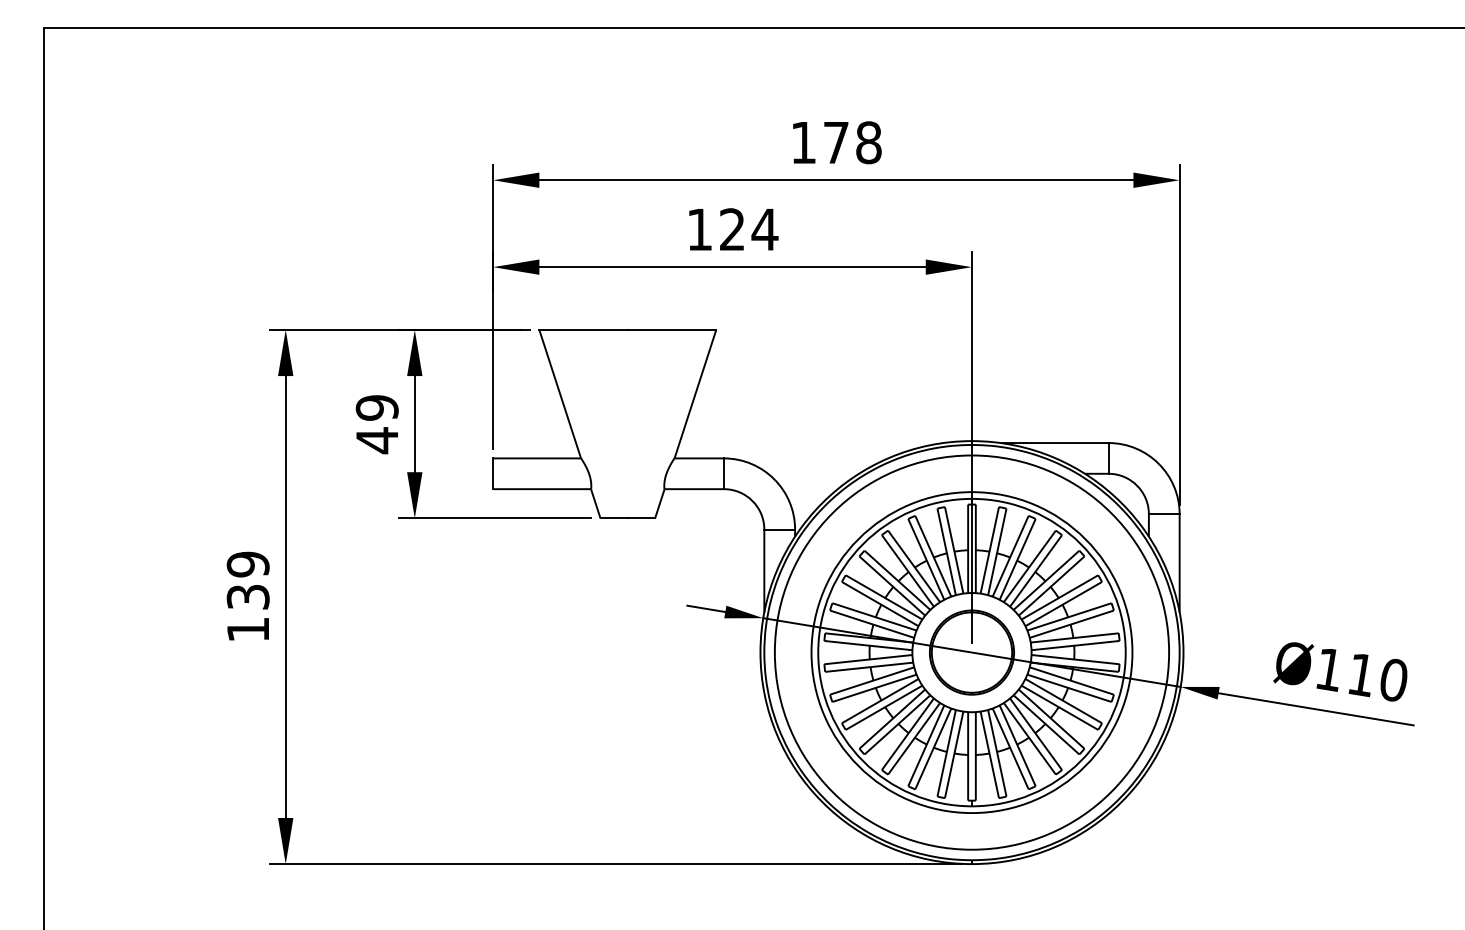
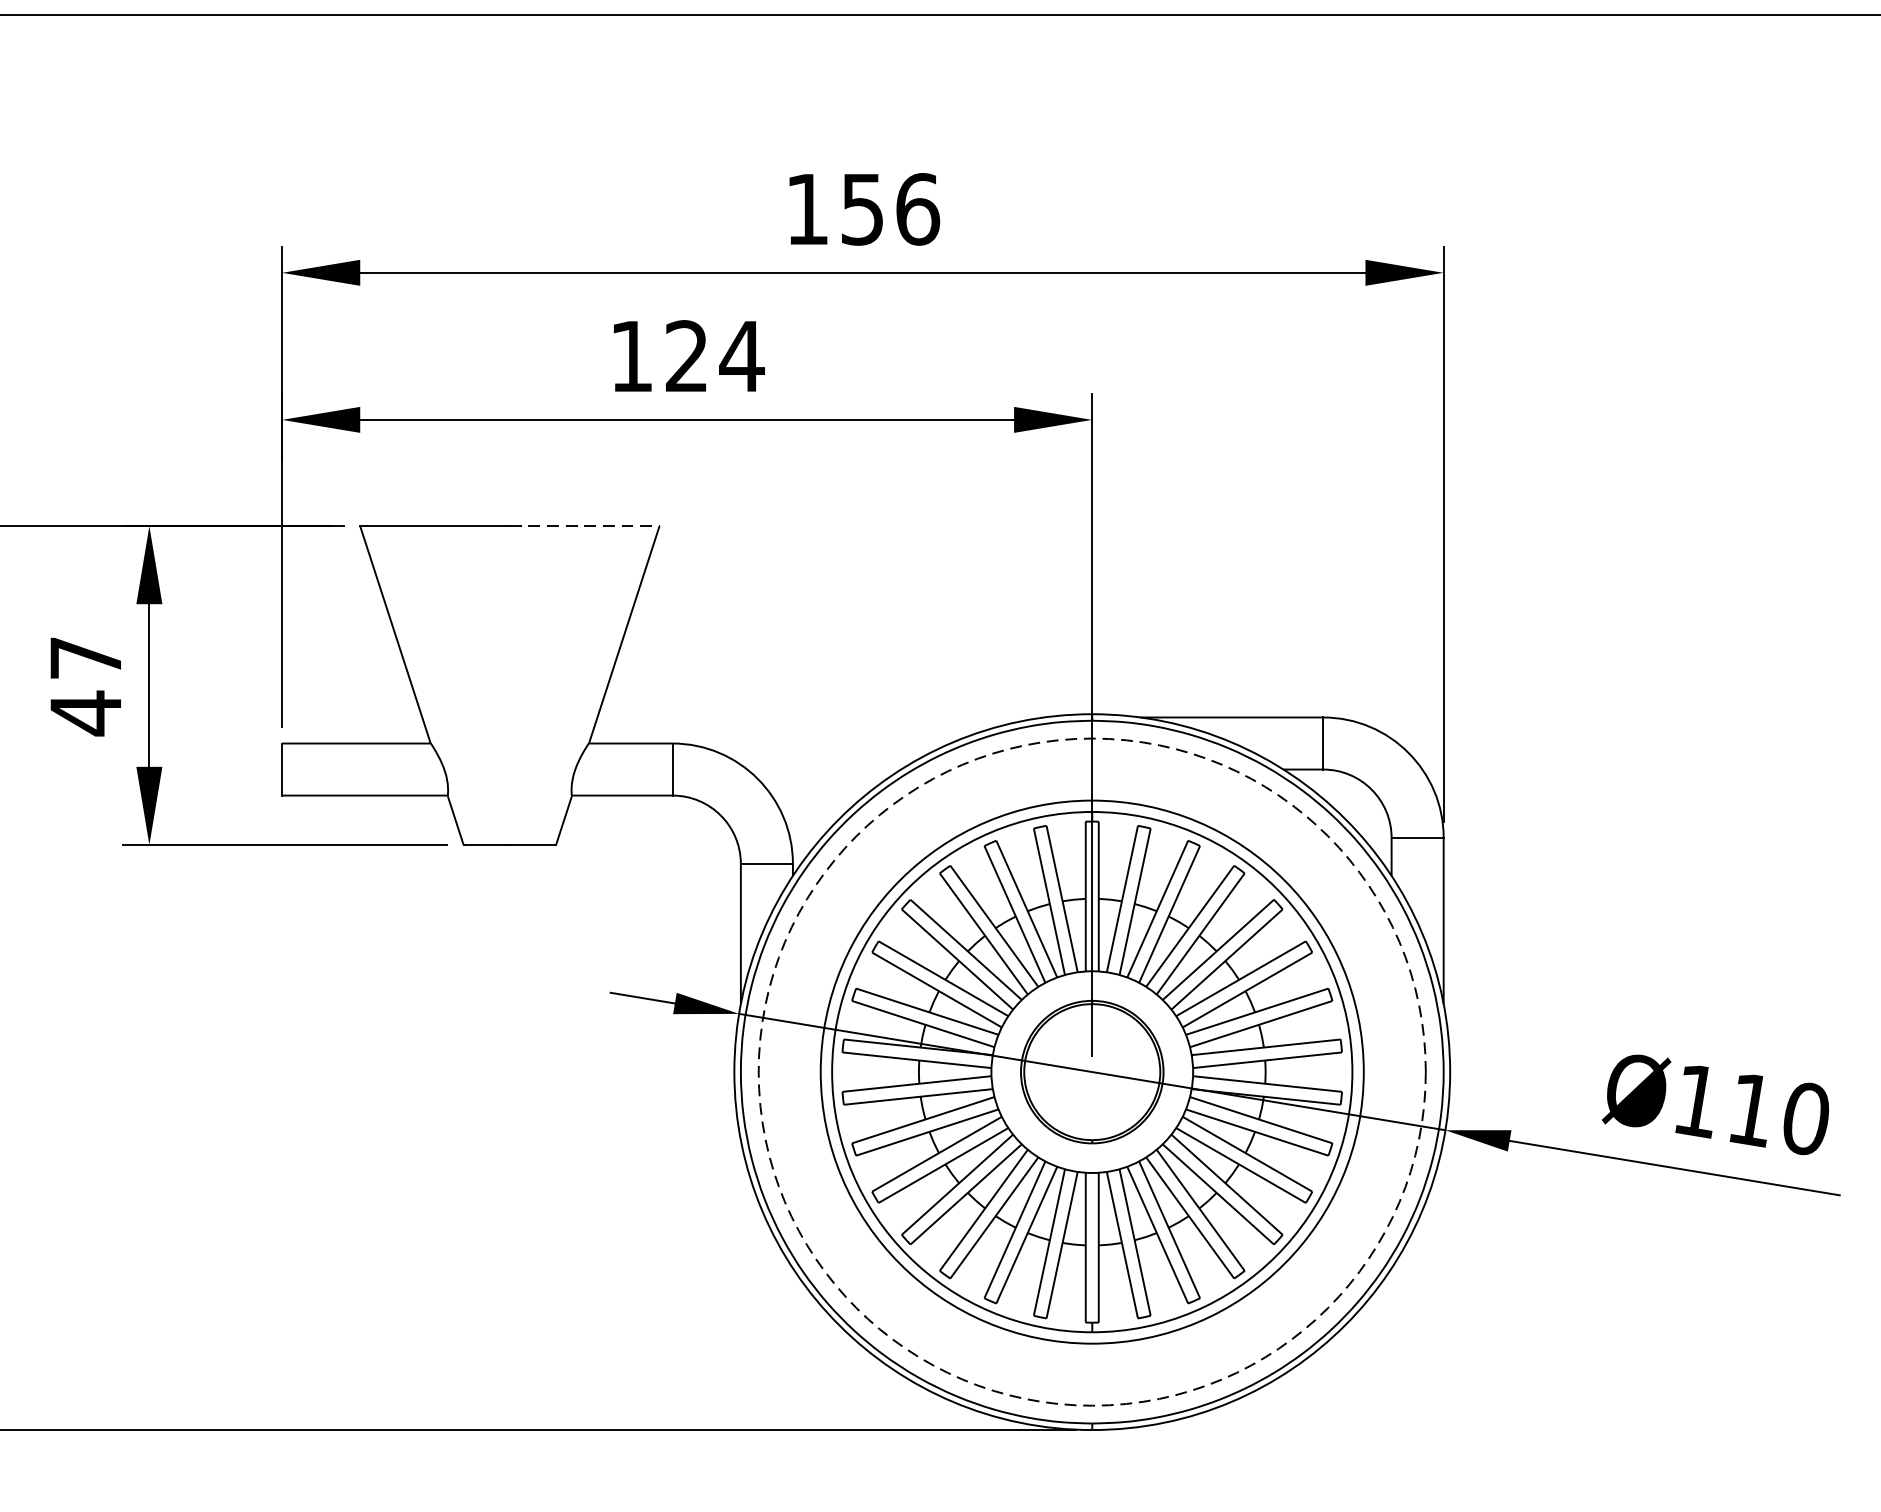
text: (853, 142) -> (891, 208), 178 -> 156
line: (672, 329) -> (585, 525), solid -> dashed
text: (376, 407) -> (84, 657), 49 -> 47
circle: (971, 652) -> (1091, 1071), solid -> dashed

